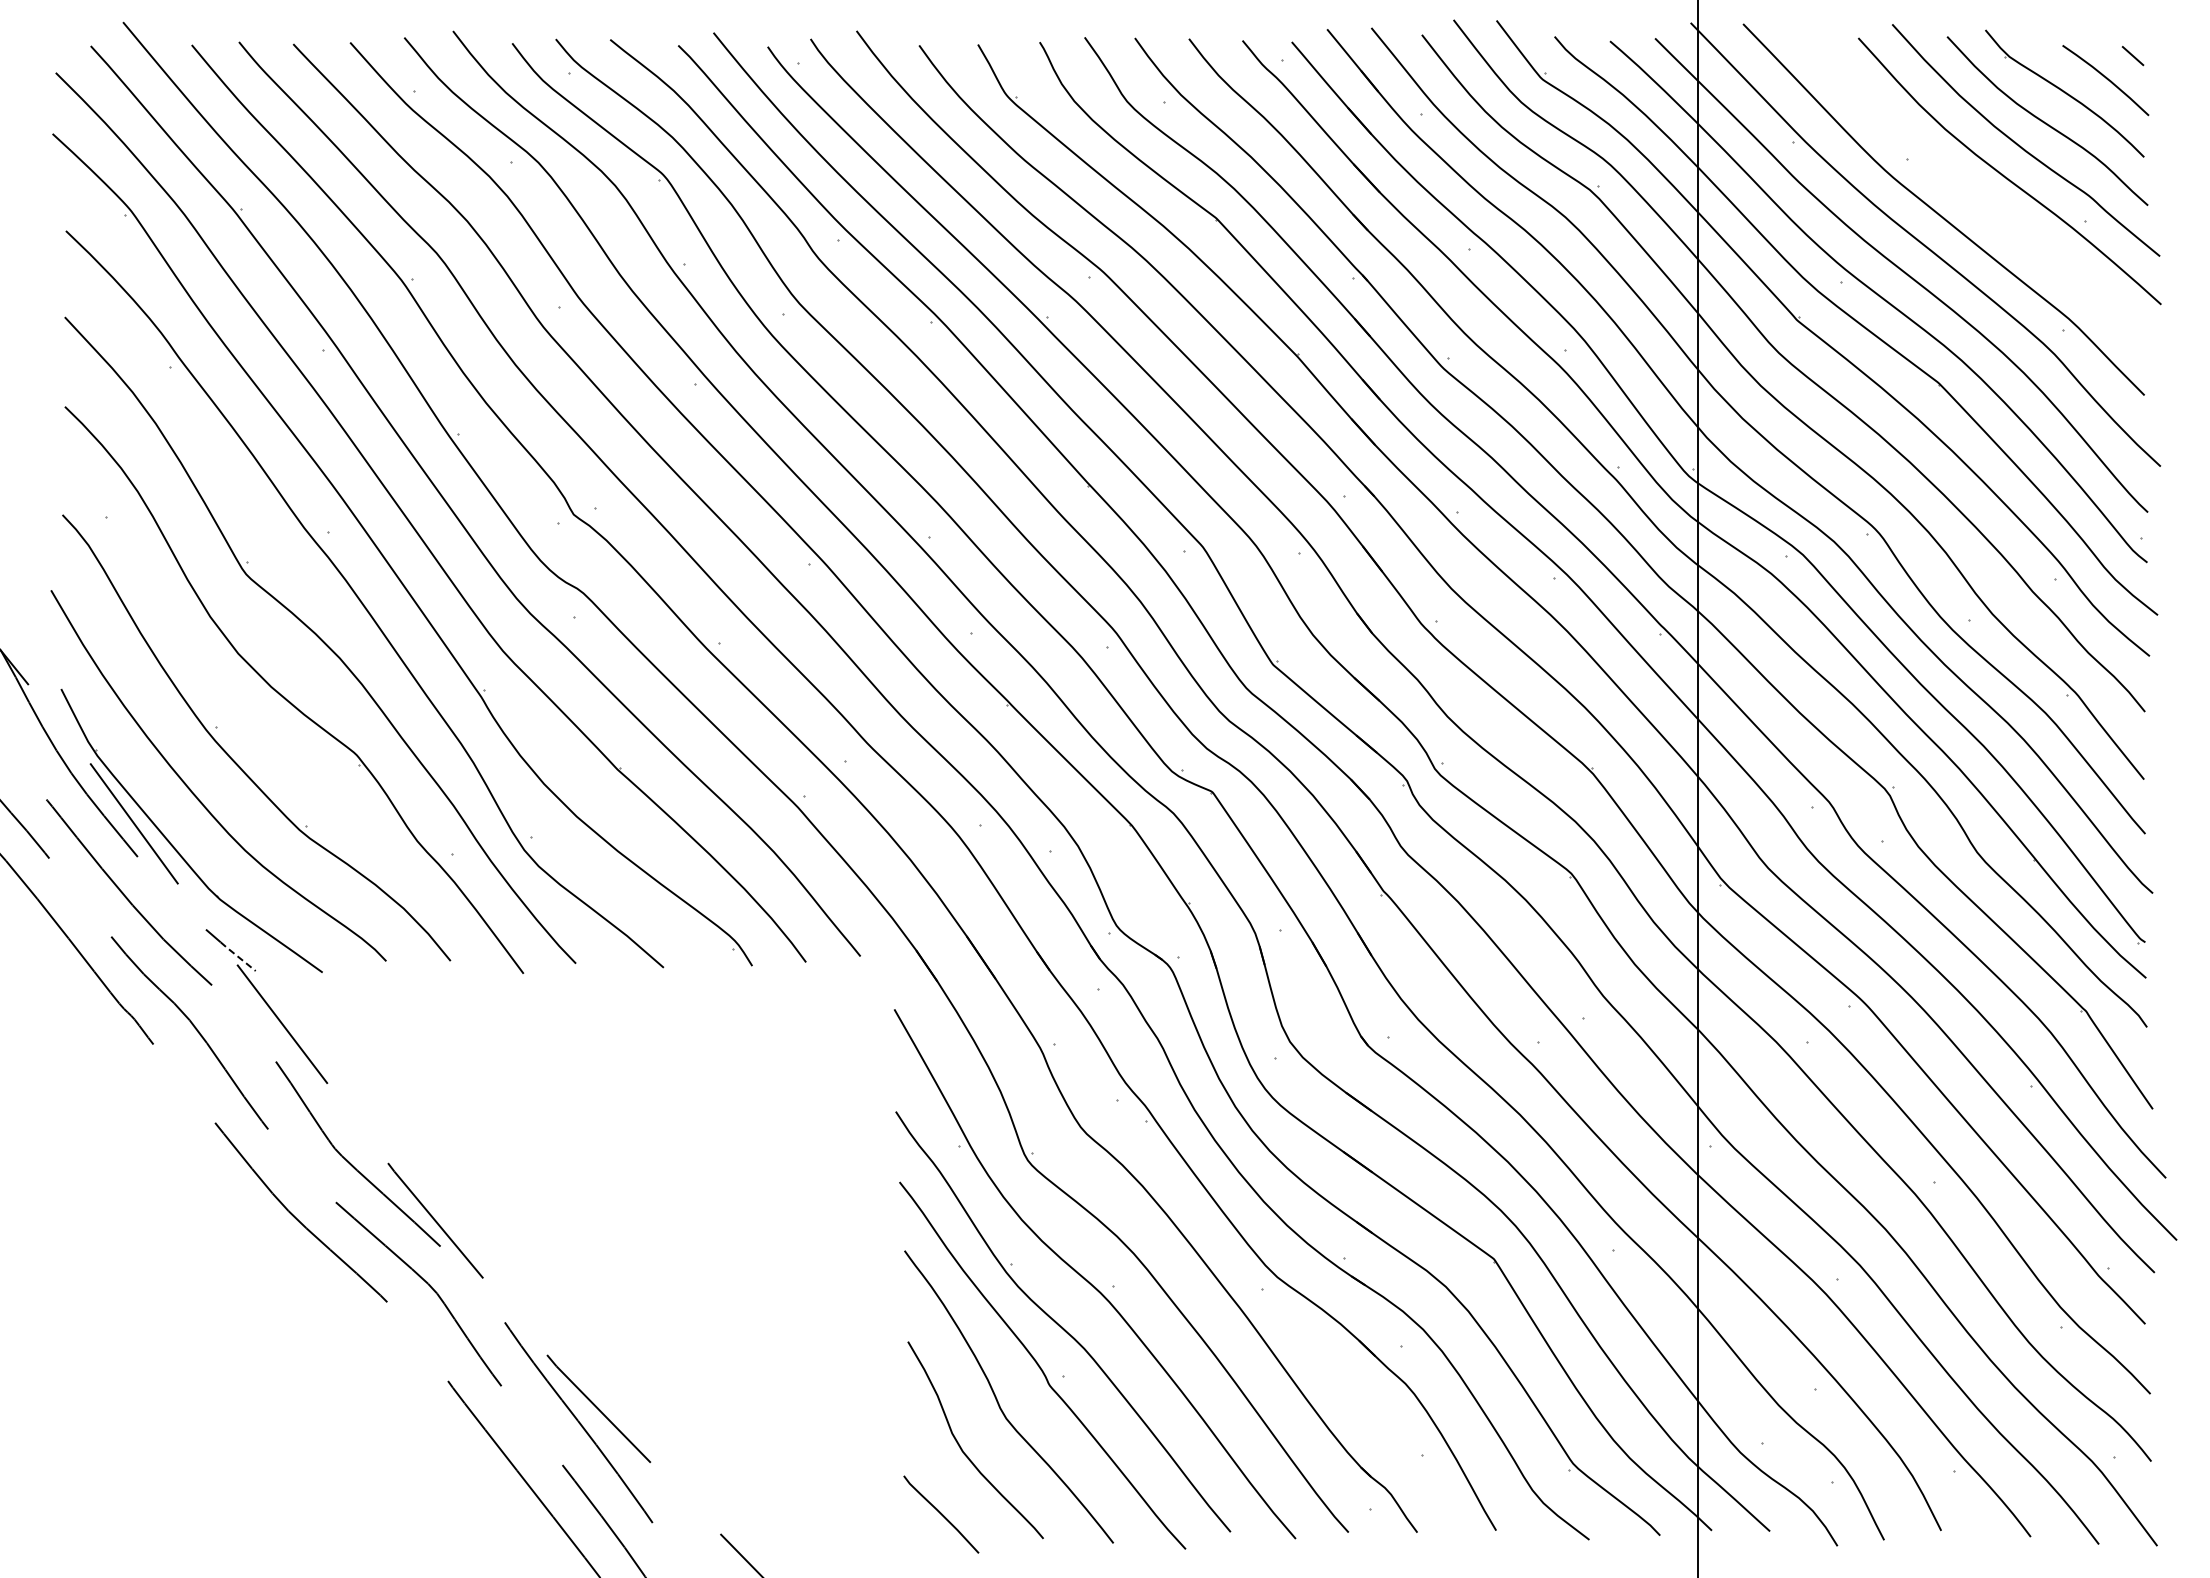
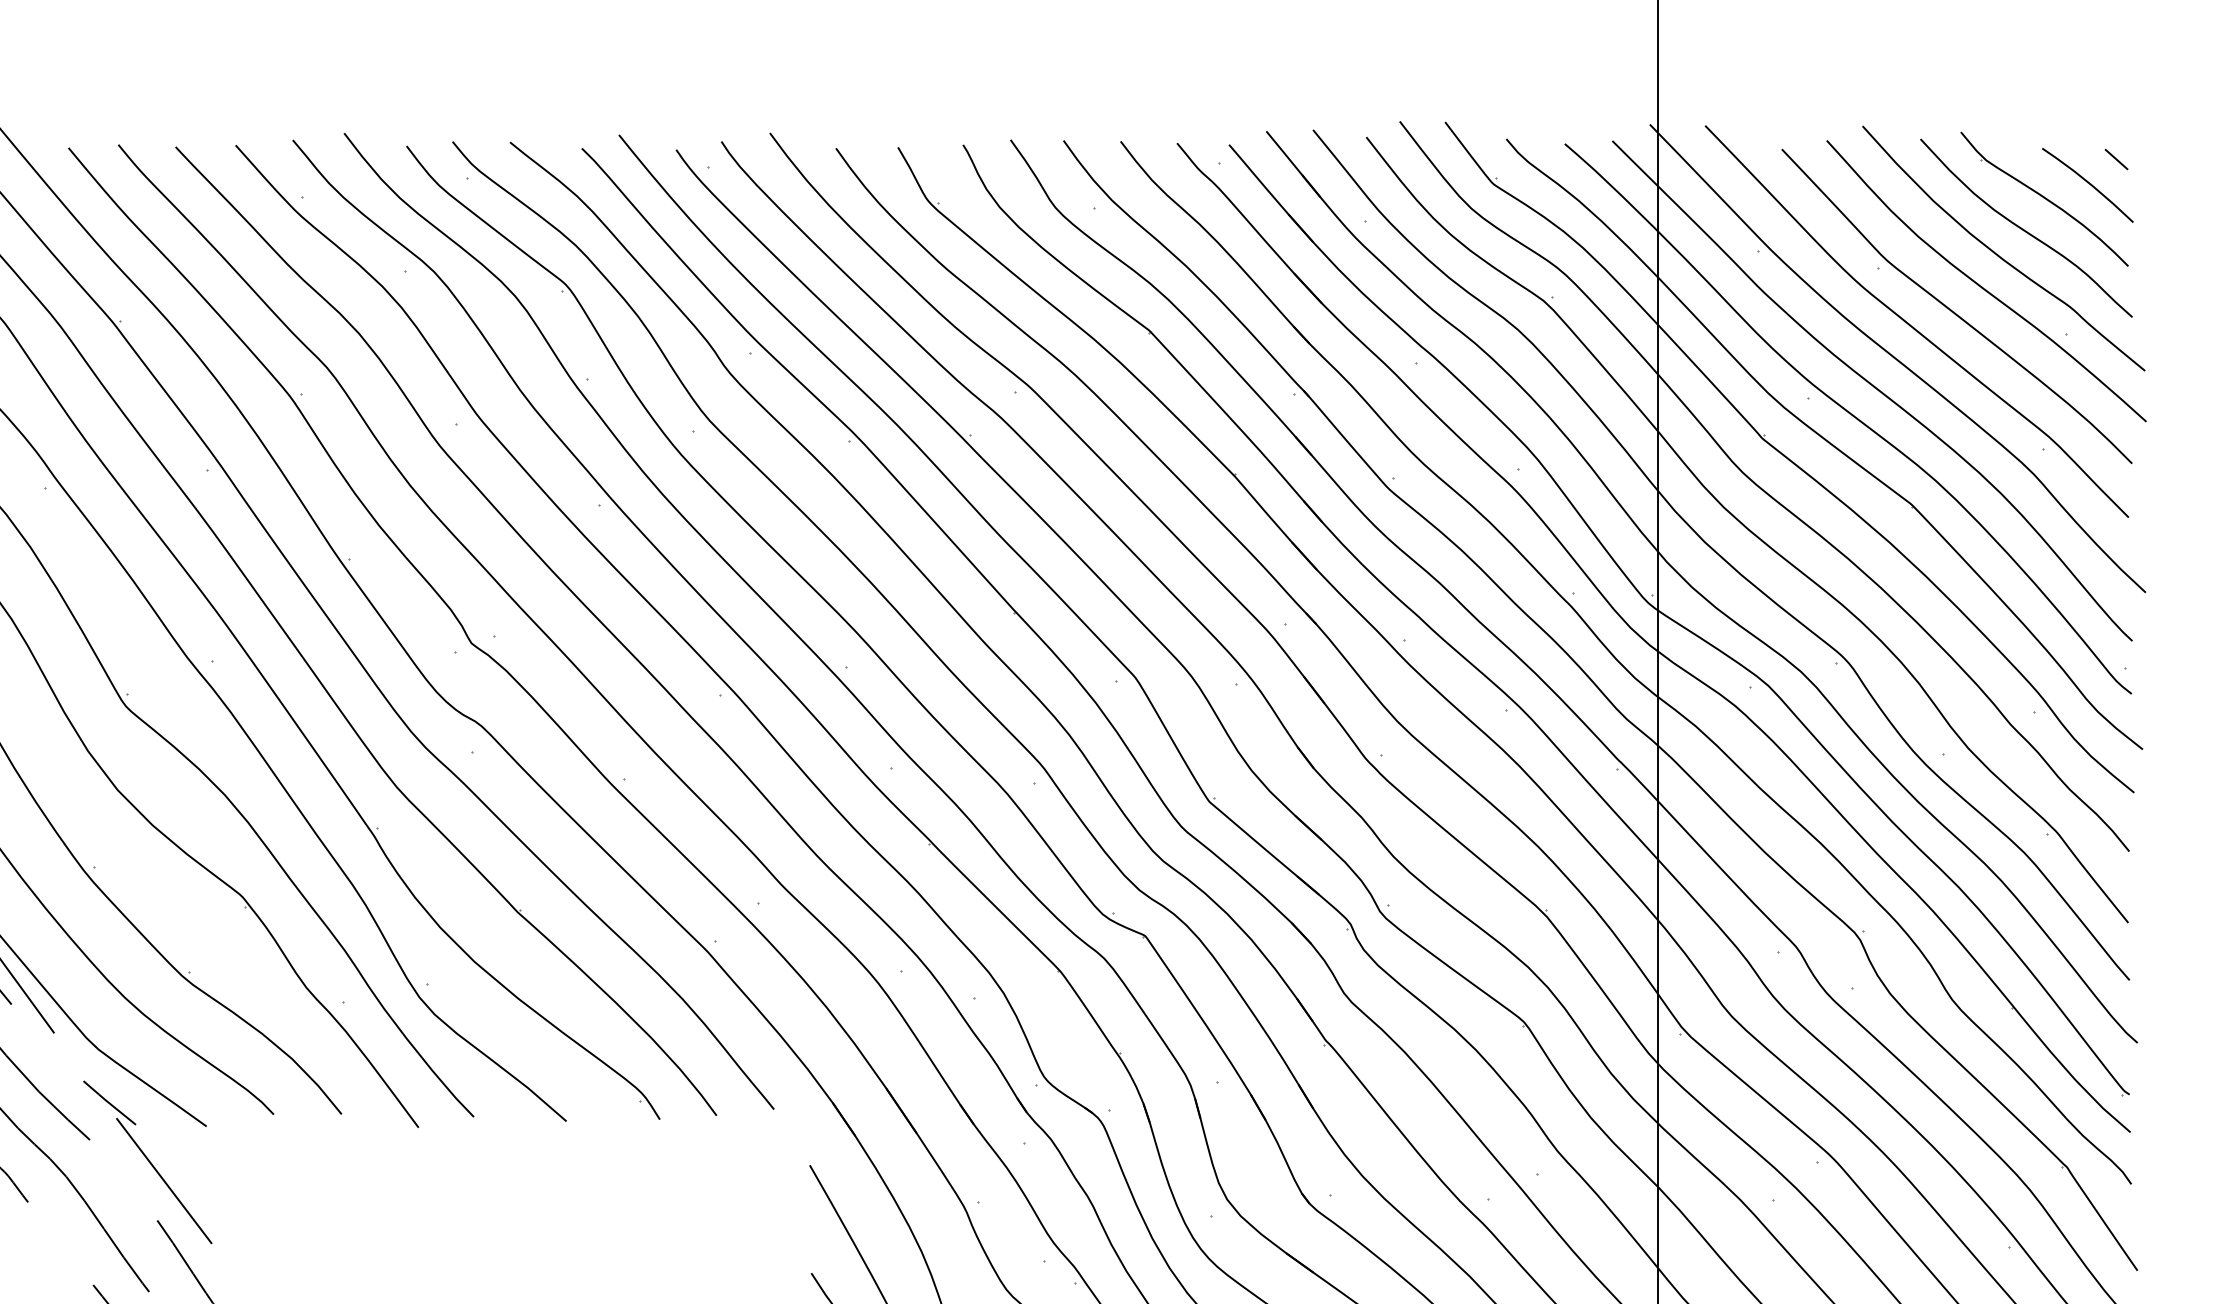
curve: (1978, 199) -> (1953, 310), added
line: (238, 956) -> (117, 1109), dashed -> solid

